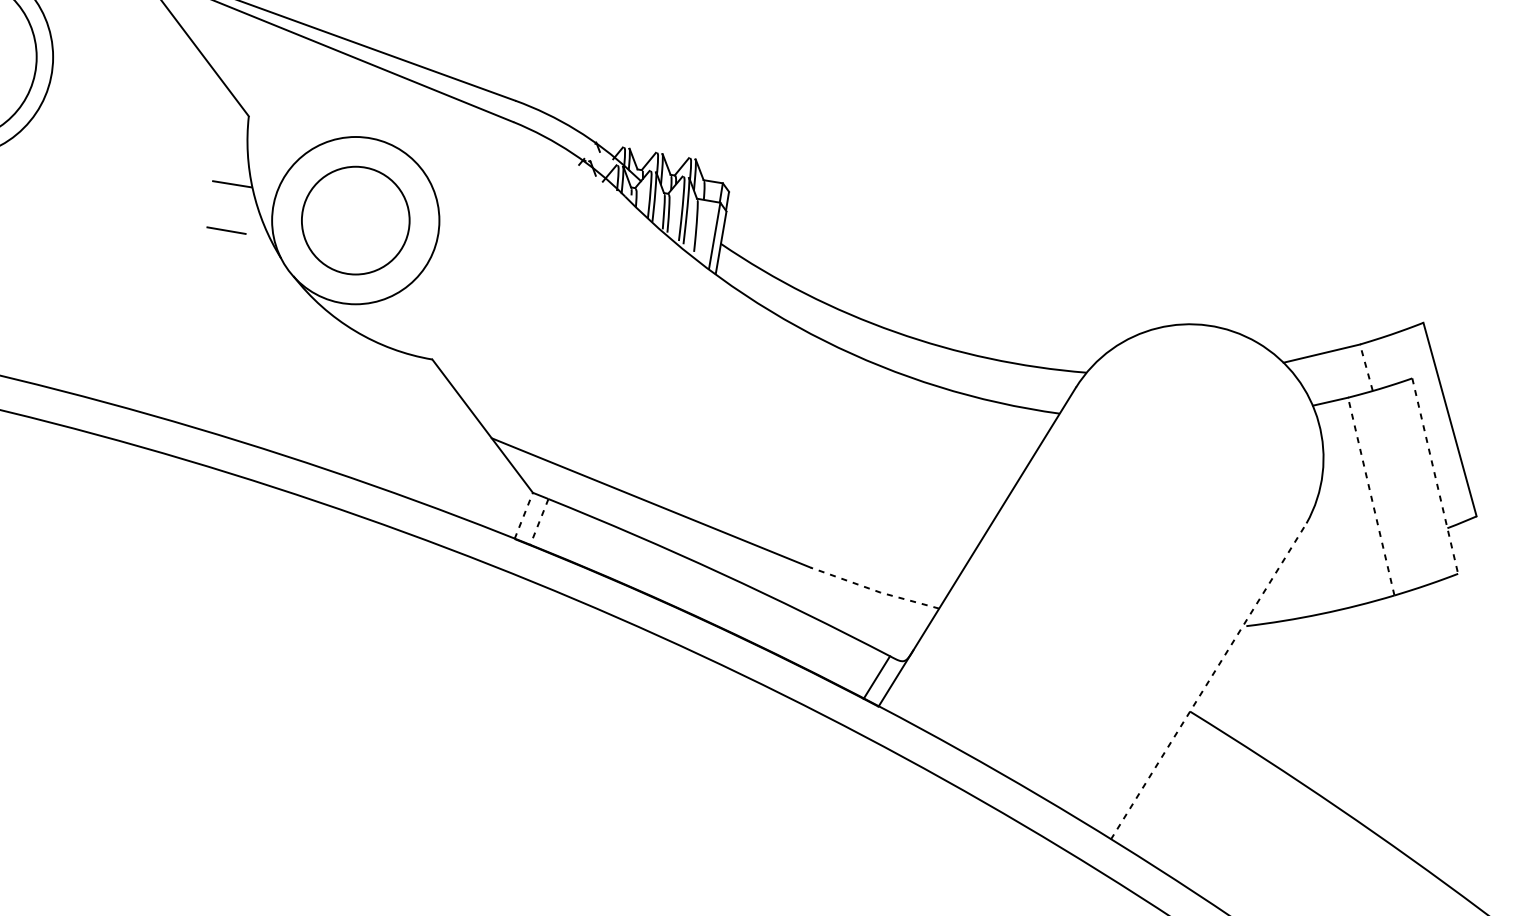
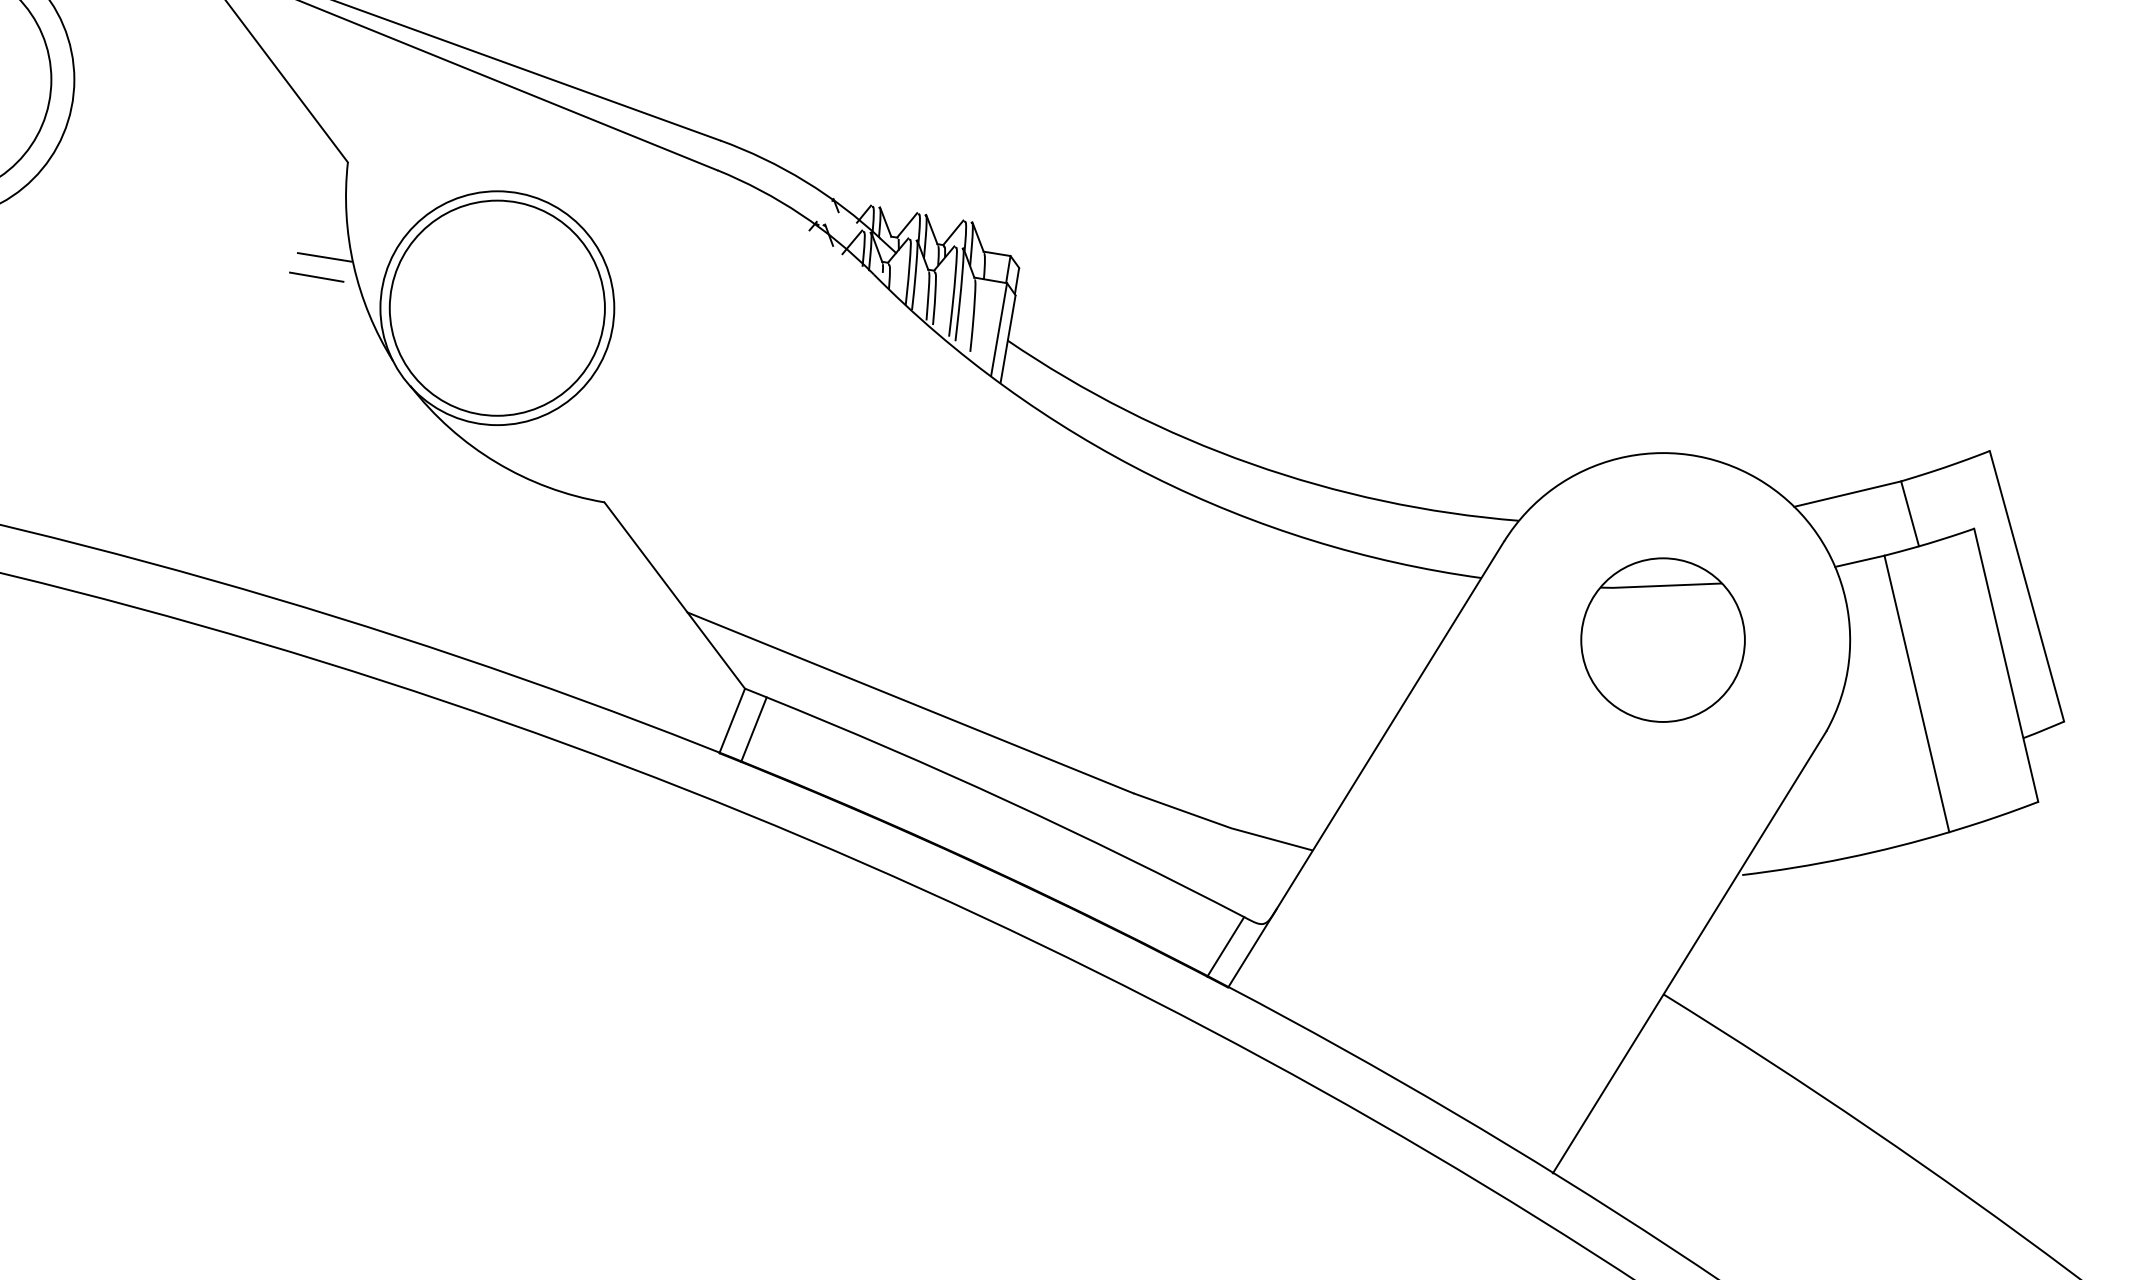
circle: (355, 220) -> (496, 307), size x1.43
line: (226, 230) -> (316, 276), moved
line: (1366, 367) -> (1910, 513), dashed -> solid
part: (1189, 457) -> (1662, 639), added
line: (1435, 476) -> (2006, 665), dashed -> solid
line: (1371, 496) -> (1916, 693), dashed -> solid
line: (523, 515) -> (732, 720), dashed -> solid
line: (539, 522) -> (753, 729), dashed -> solid
line: (874, 589) -> (1222, 824), dashed -> solid
line: (1208, 681) -> (1689, 952), dashed -> solid

